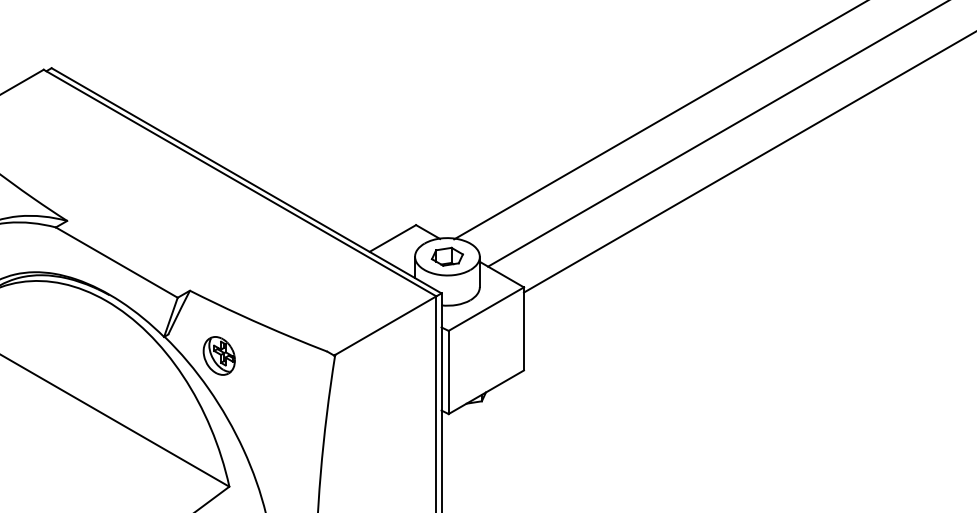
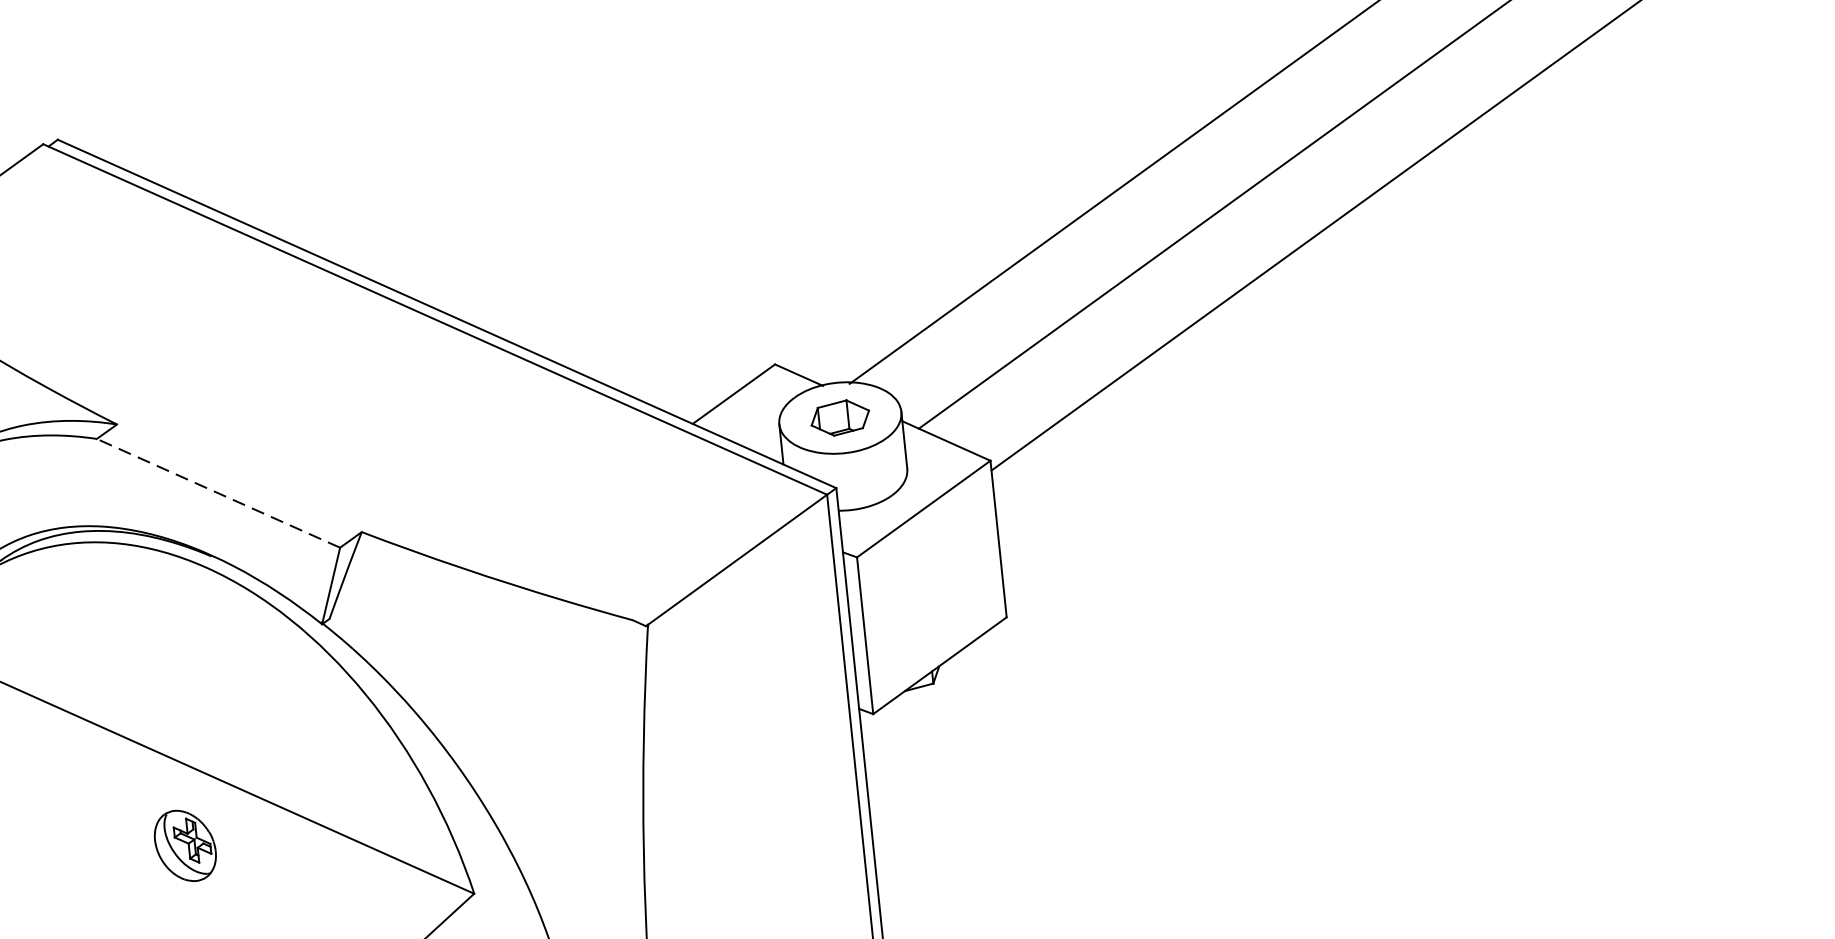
line: (116, 262) -> (217, 493), solid -> dashed
part: (218, 355) -> (183, 845), moved

